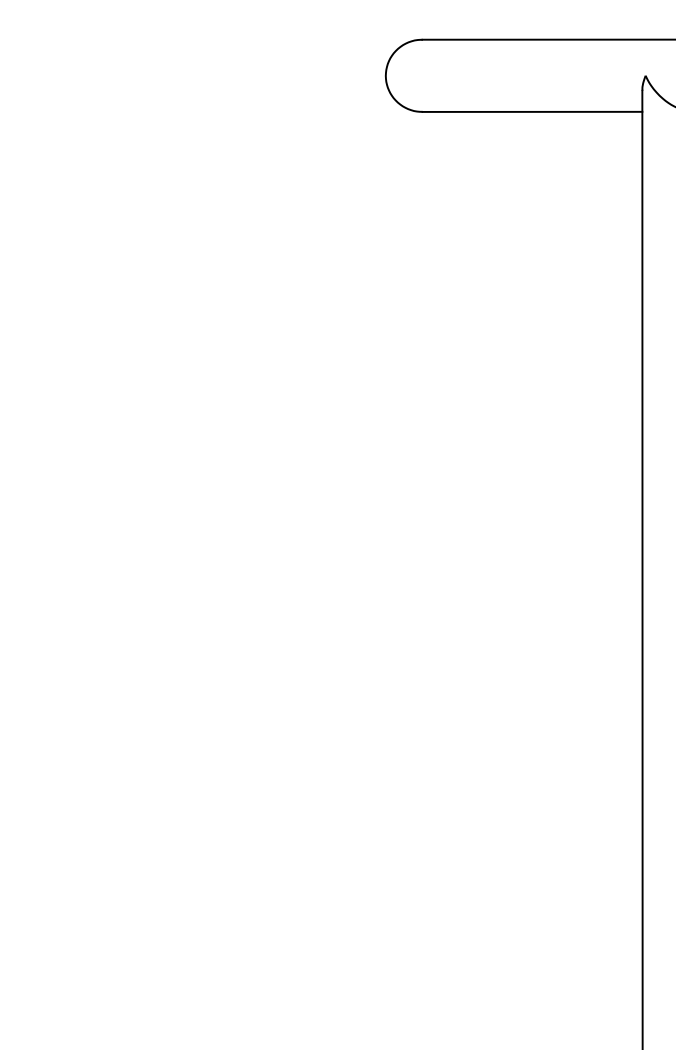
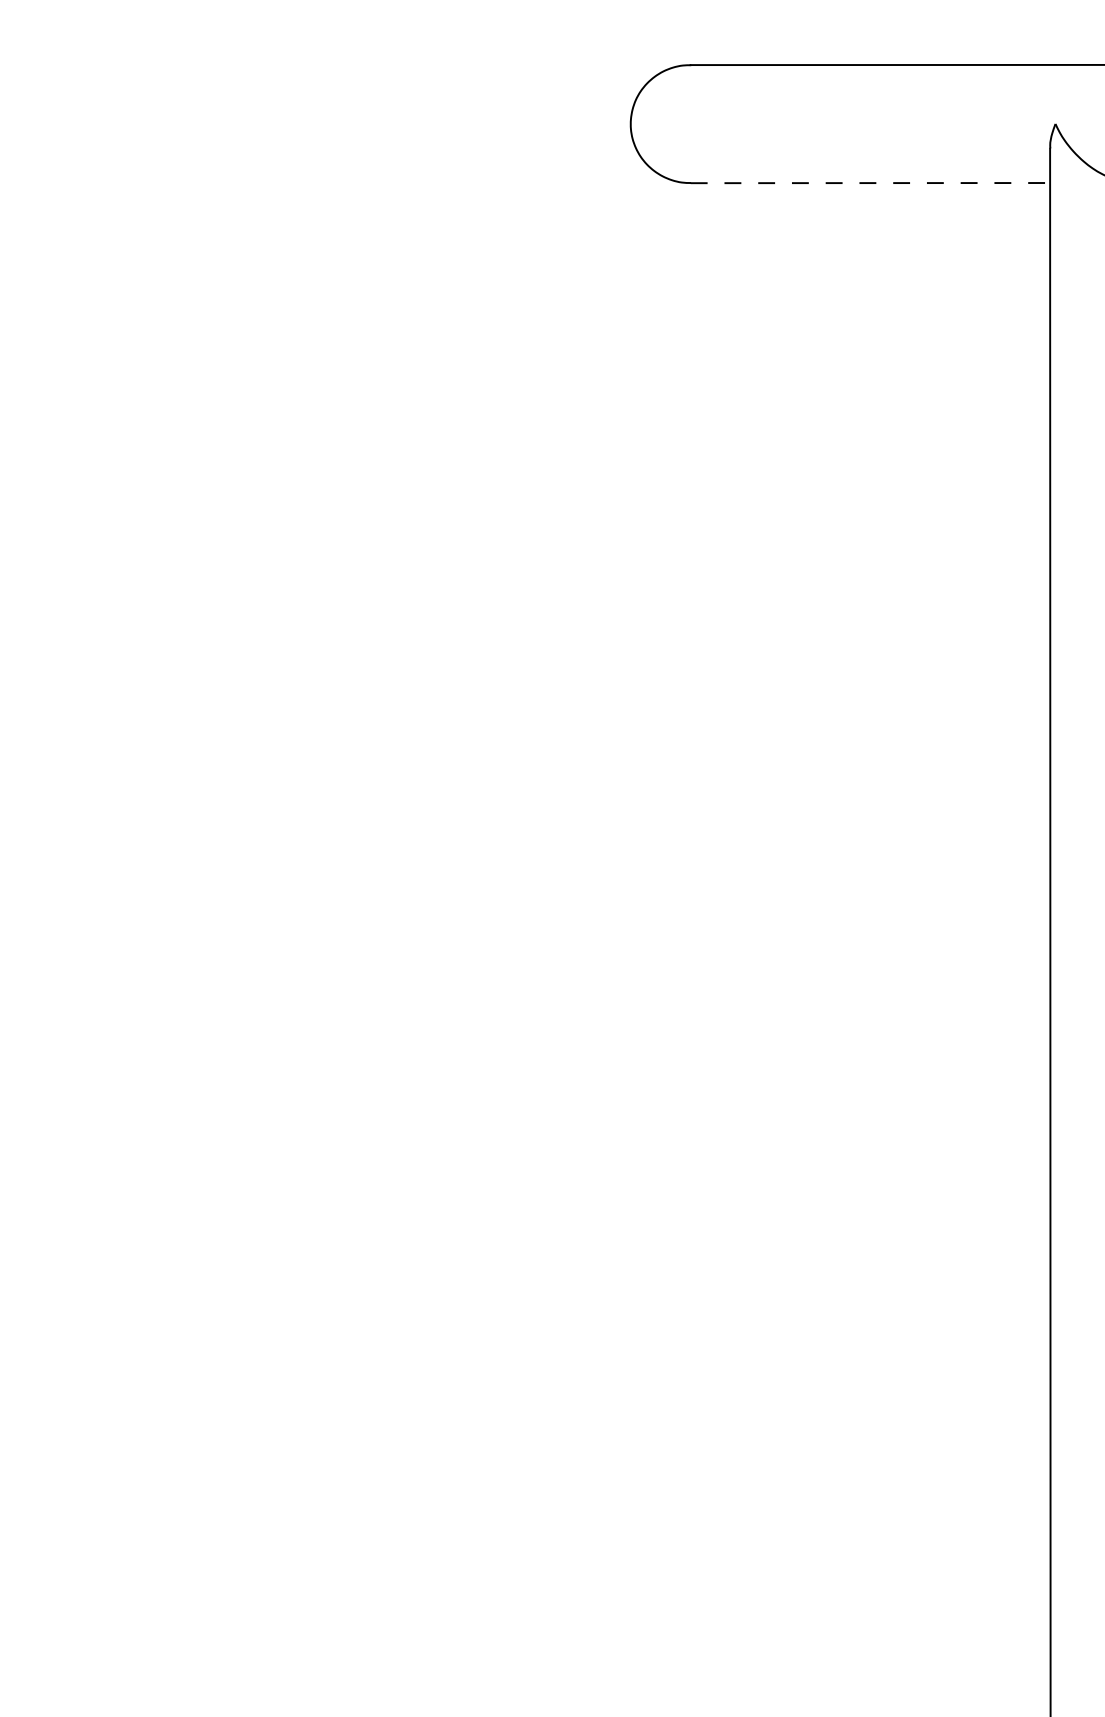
line: (532, 111) -> (870, 182), solid -> dashed

